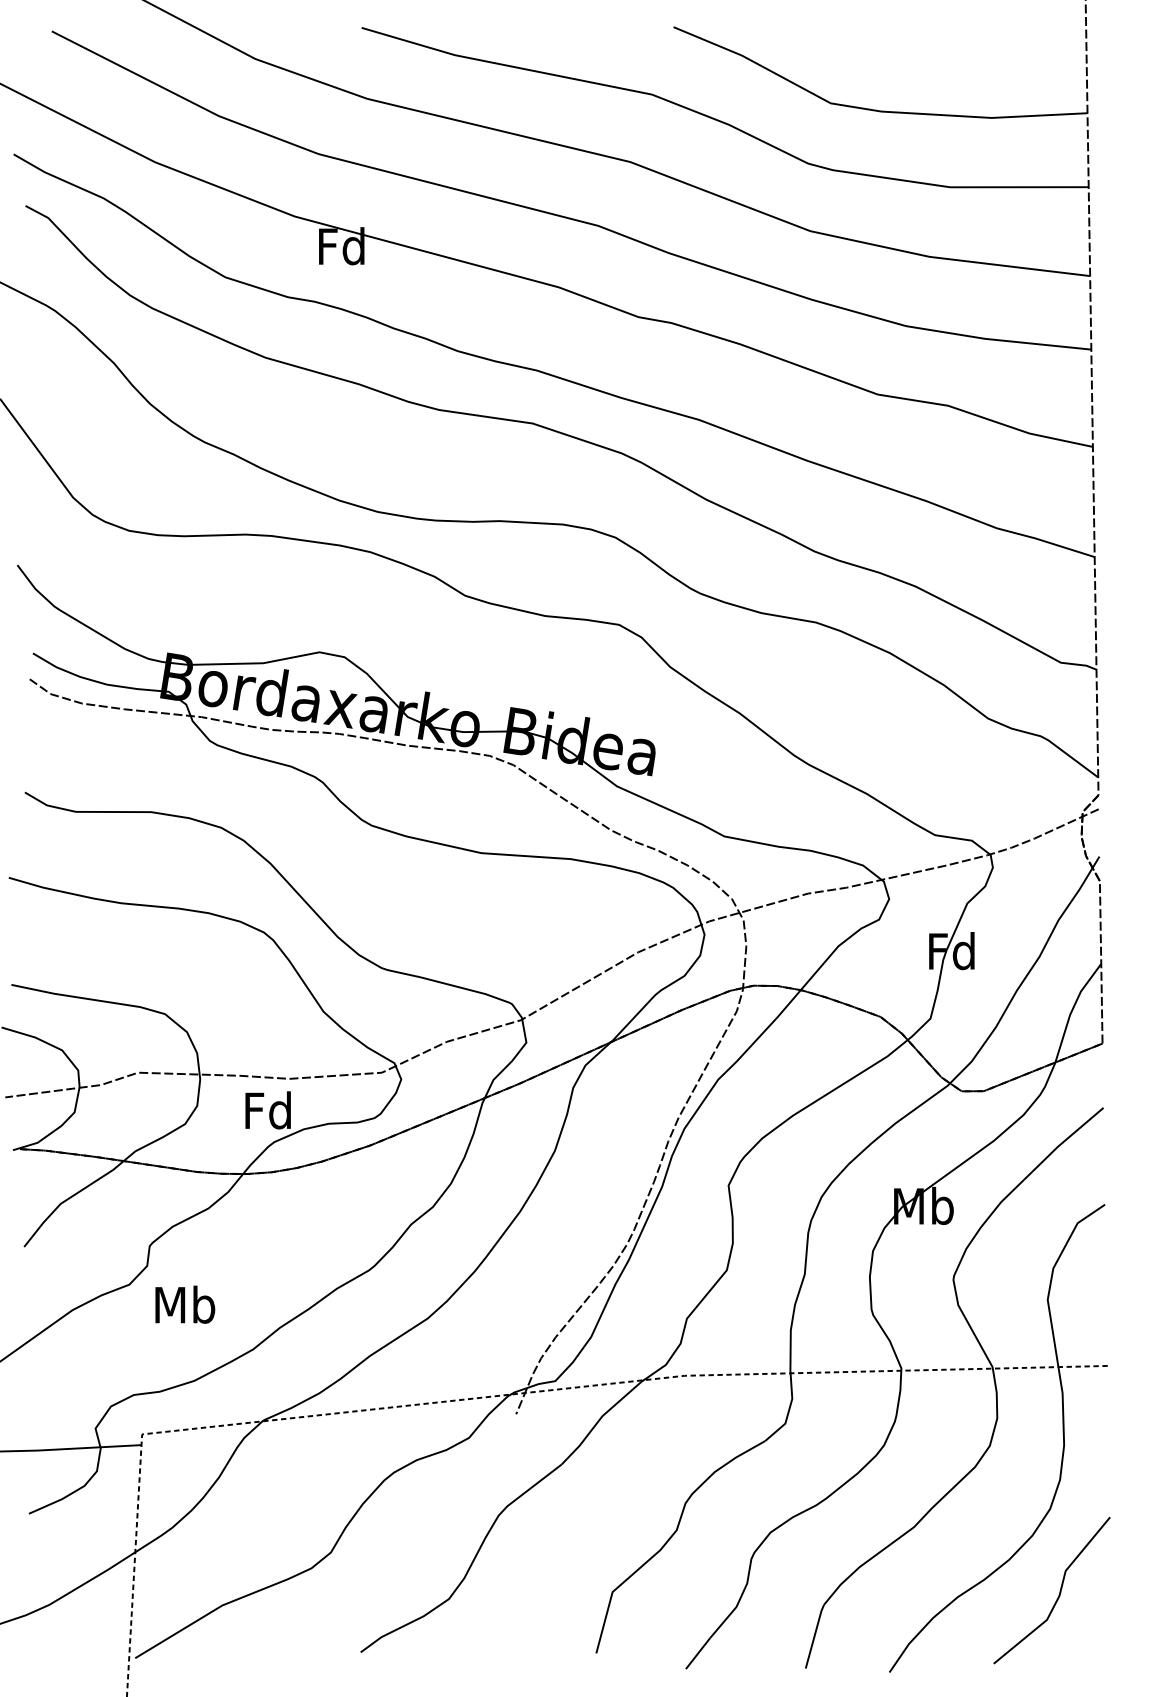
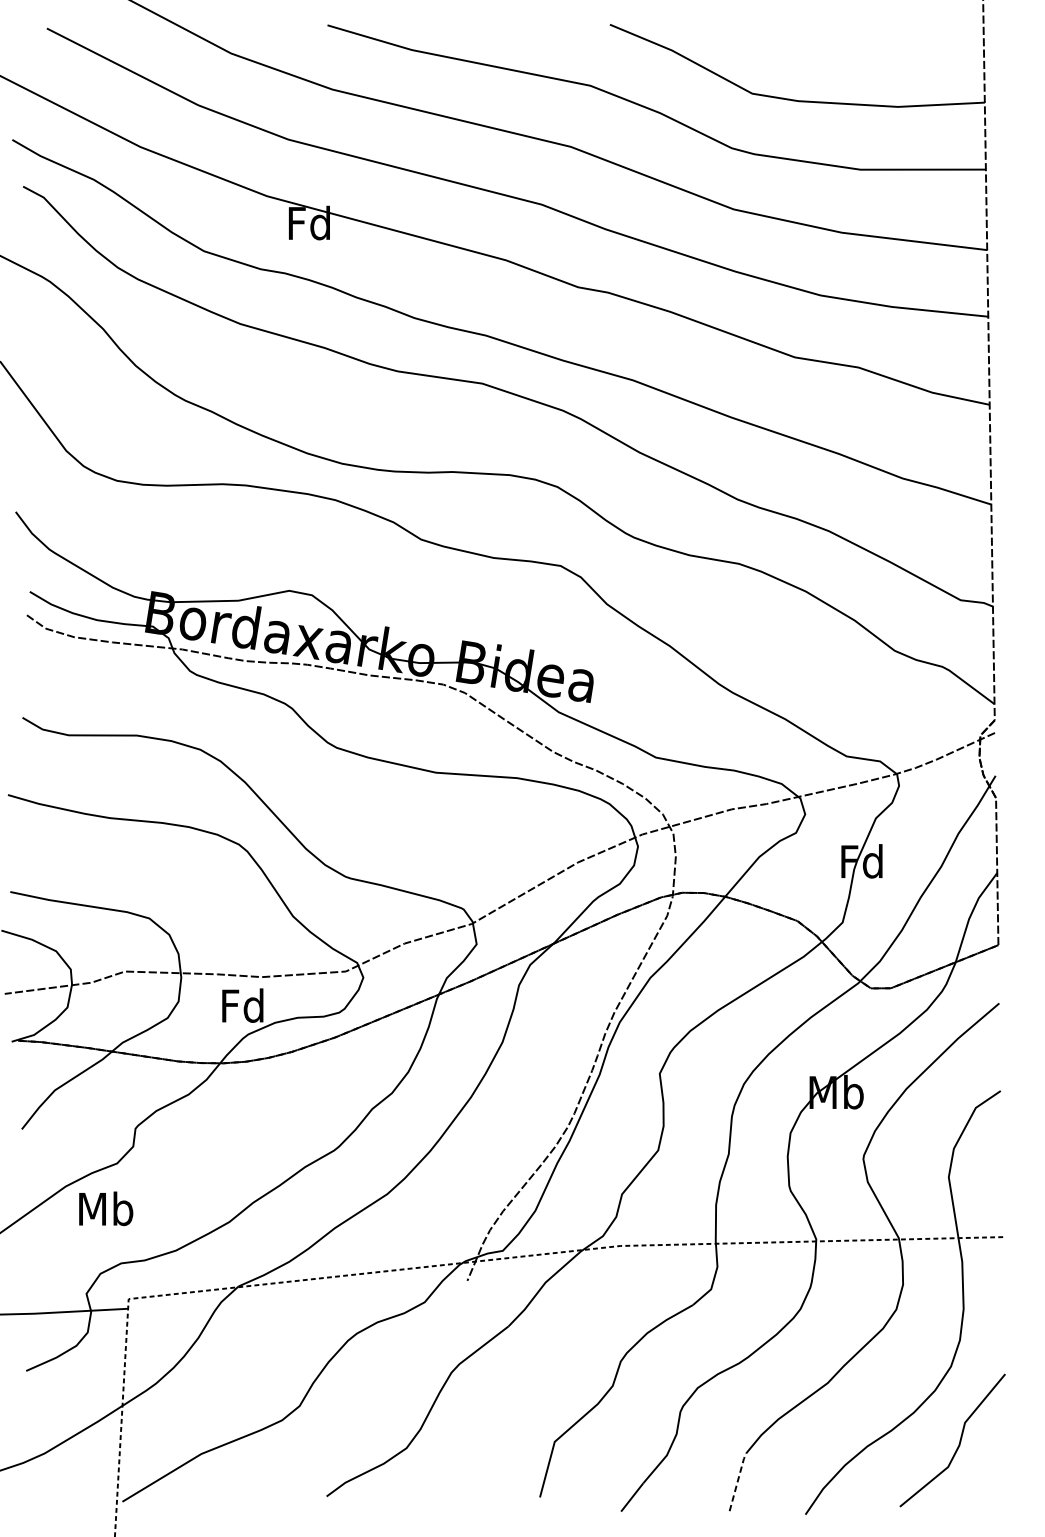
text: (185, 1304) -> (106, 1208), moved
line: (814, 1635) -> (737, 1481), solid -> dashed

